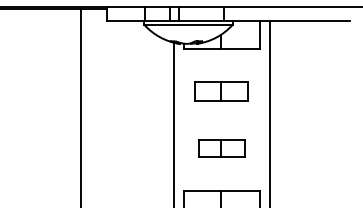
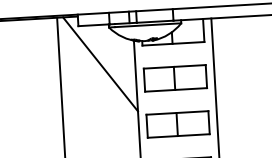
line: (130, 69) -> (99, 64), added
part: (221, 91) -> (175, 78), size x1.43
part: (221, 147) -> (177, 123), size x1.67

